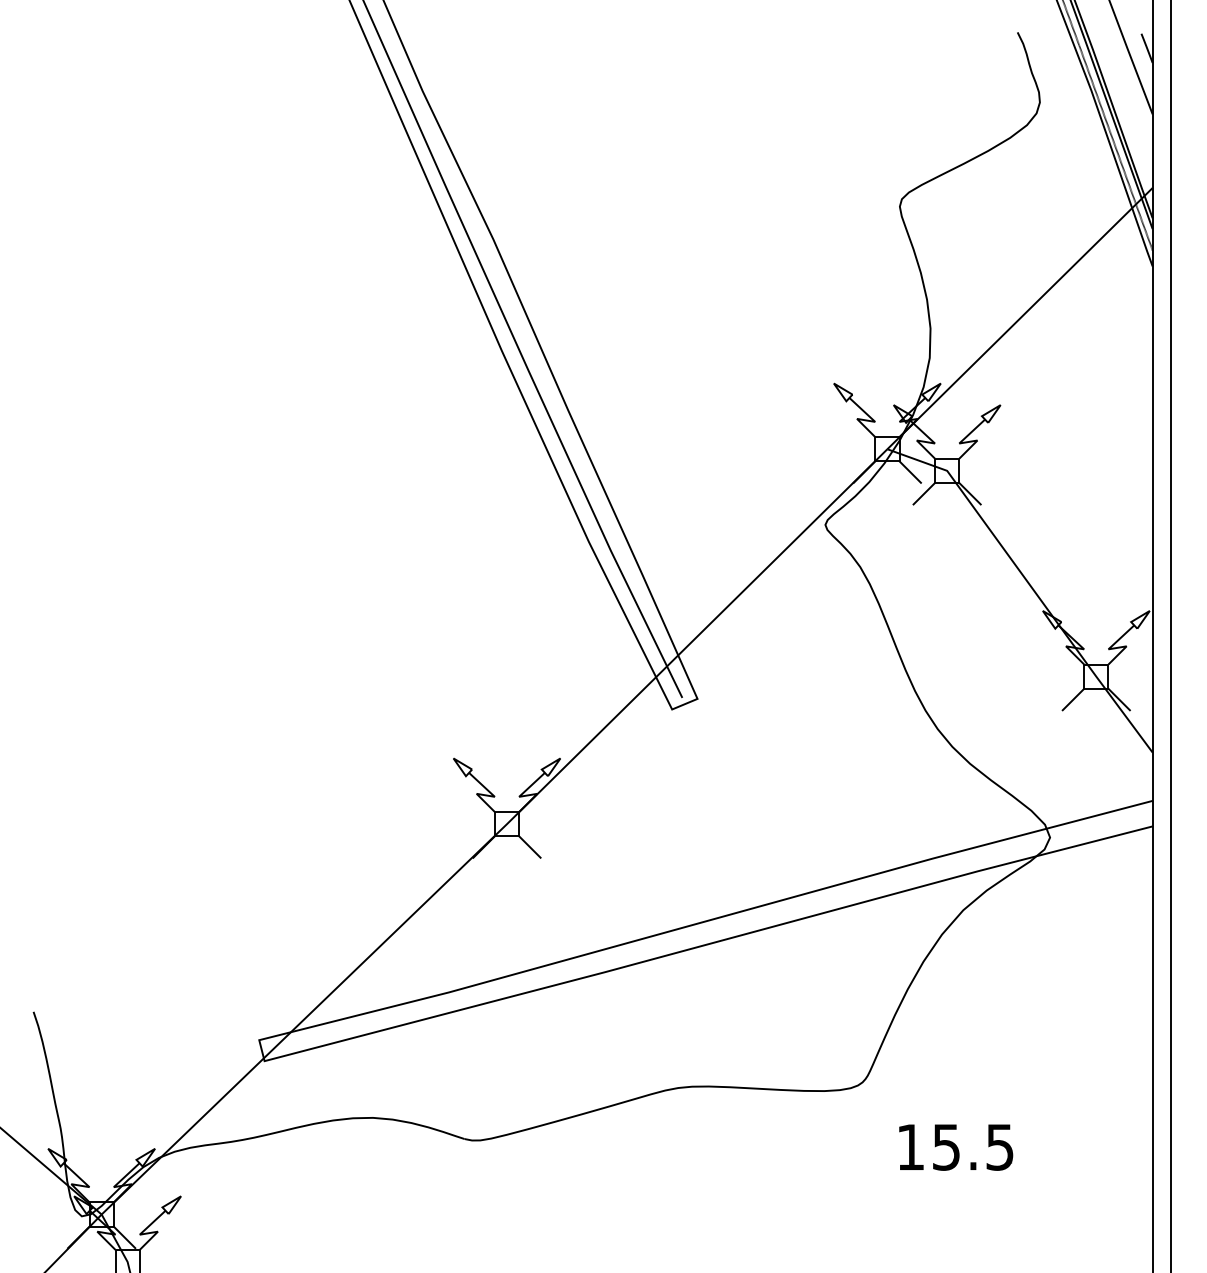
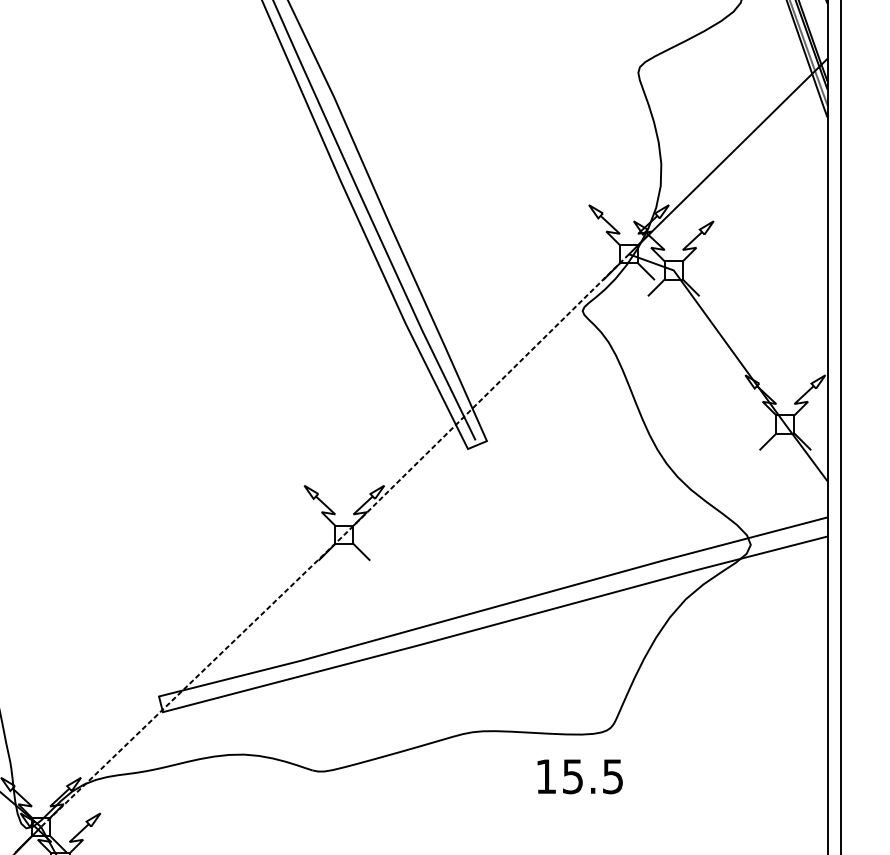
line: (496, 833) -> (336, 541), solid -> dashed
text: (956, 1147) -> (580, 776), moved

